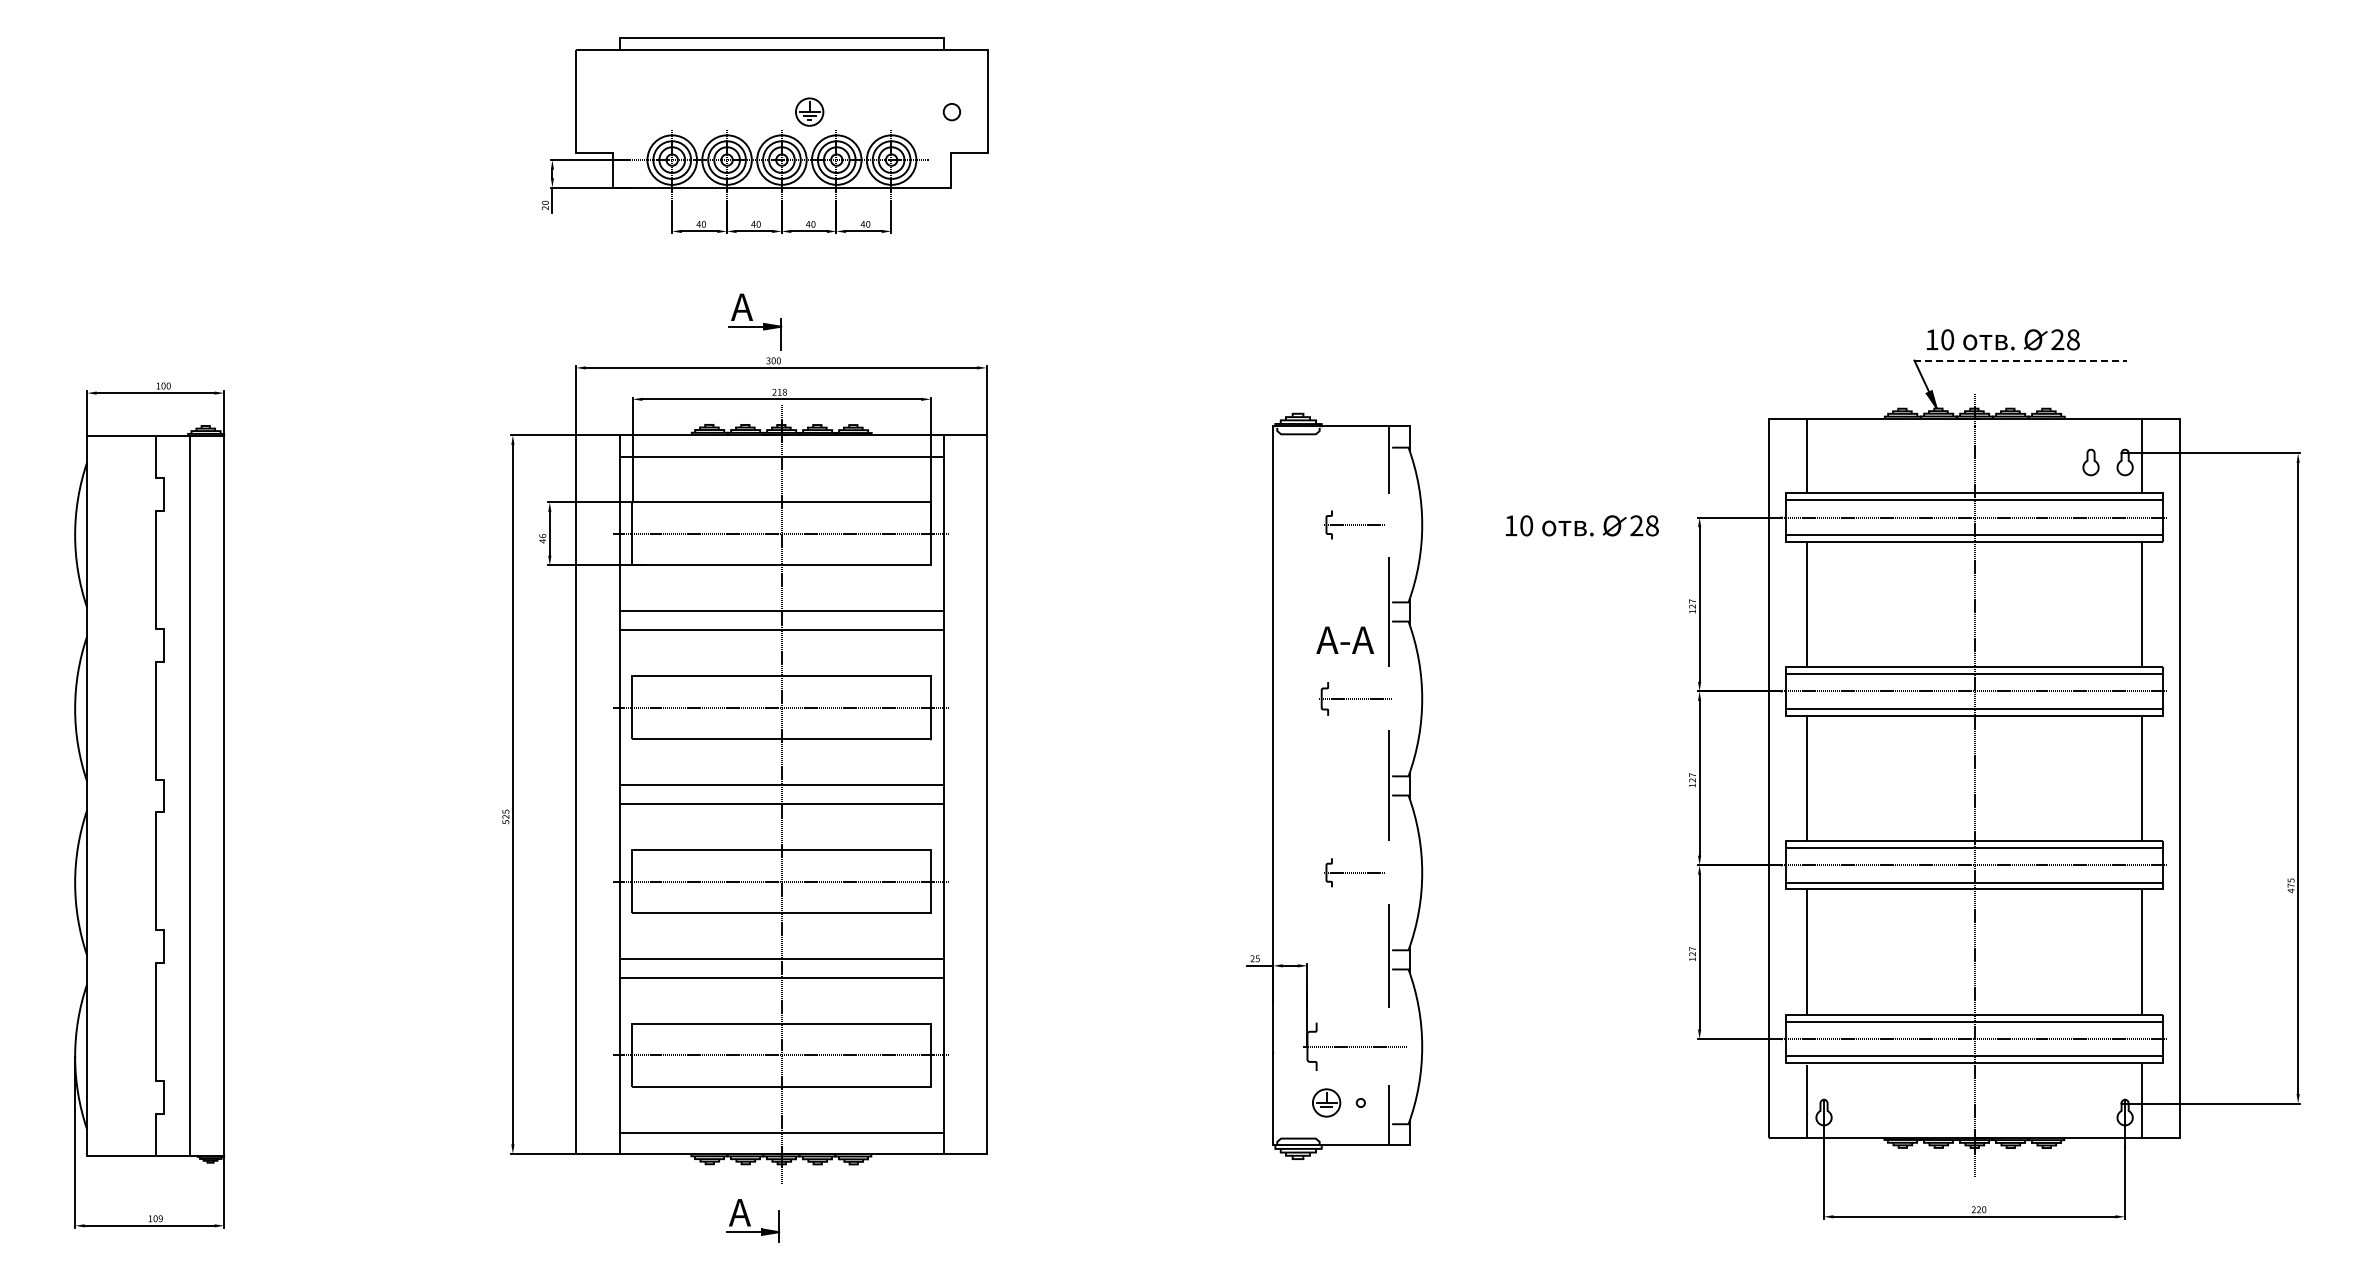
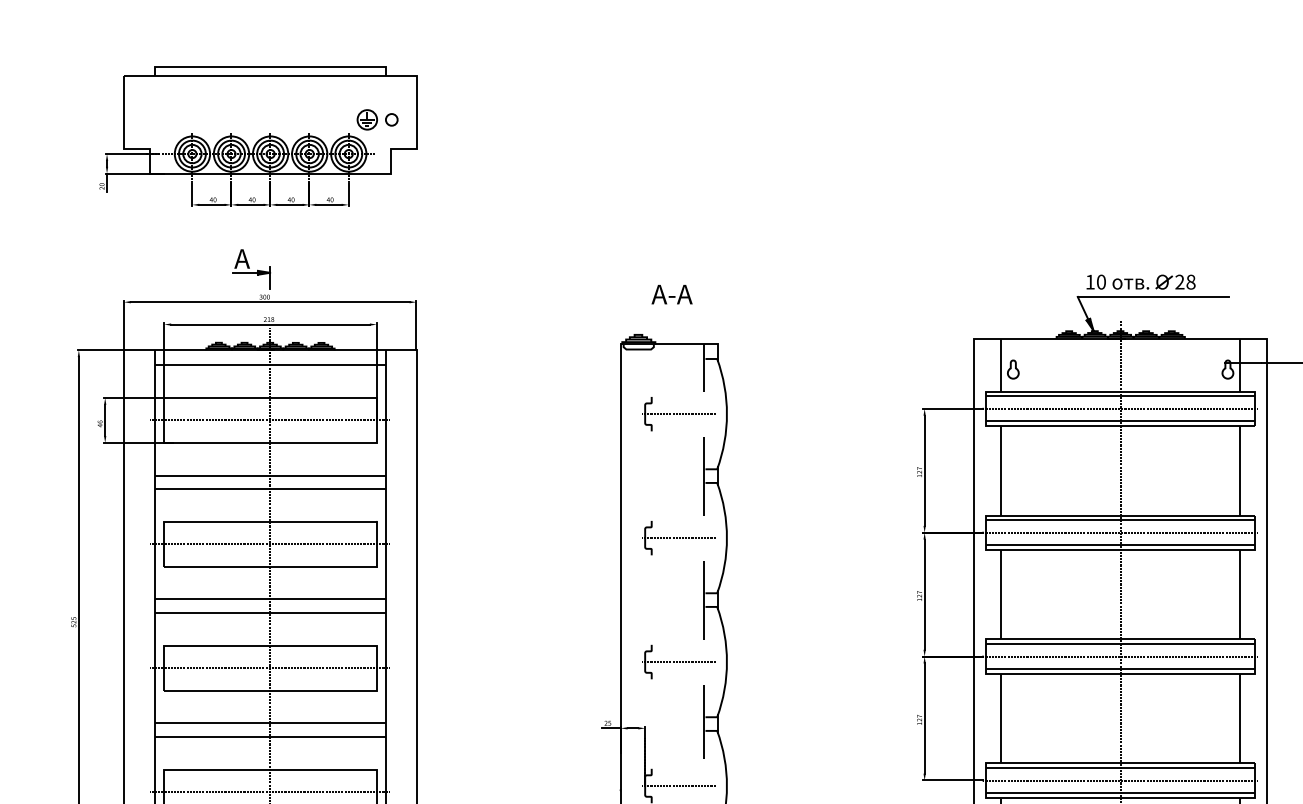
part: (809, 111) -> (367, 119), moved
line: (2021, 360) -> (1154, 296), dashed -> solid
part: (2090, 462) -> (1012, 369), moved
part: (1354, 524) -> (678, 413), size x1.67
part: (1582, 525) -> (841, 414), removed
text: (1345, 639) -> (672, 294), moved
part: (1354, 698) -> (678, 537), size x1.43
part: (1354, 872) -> (678, 661), size x1.67

